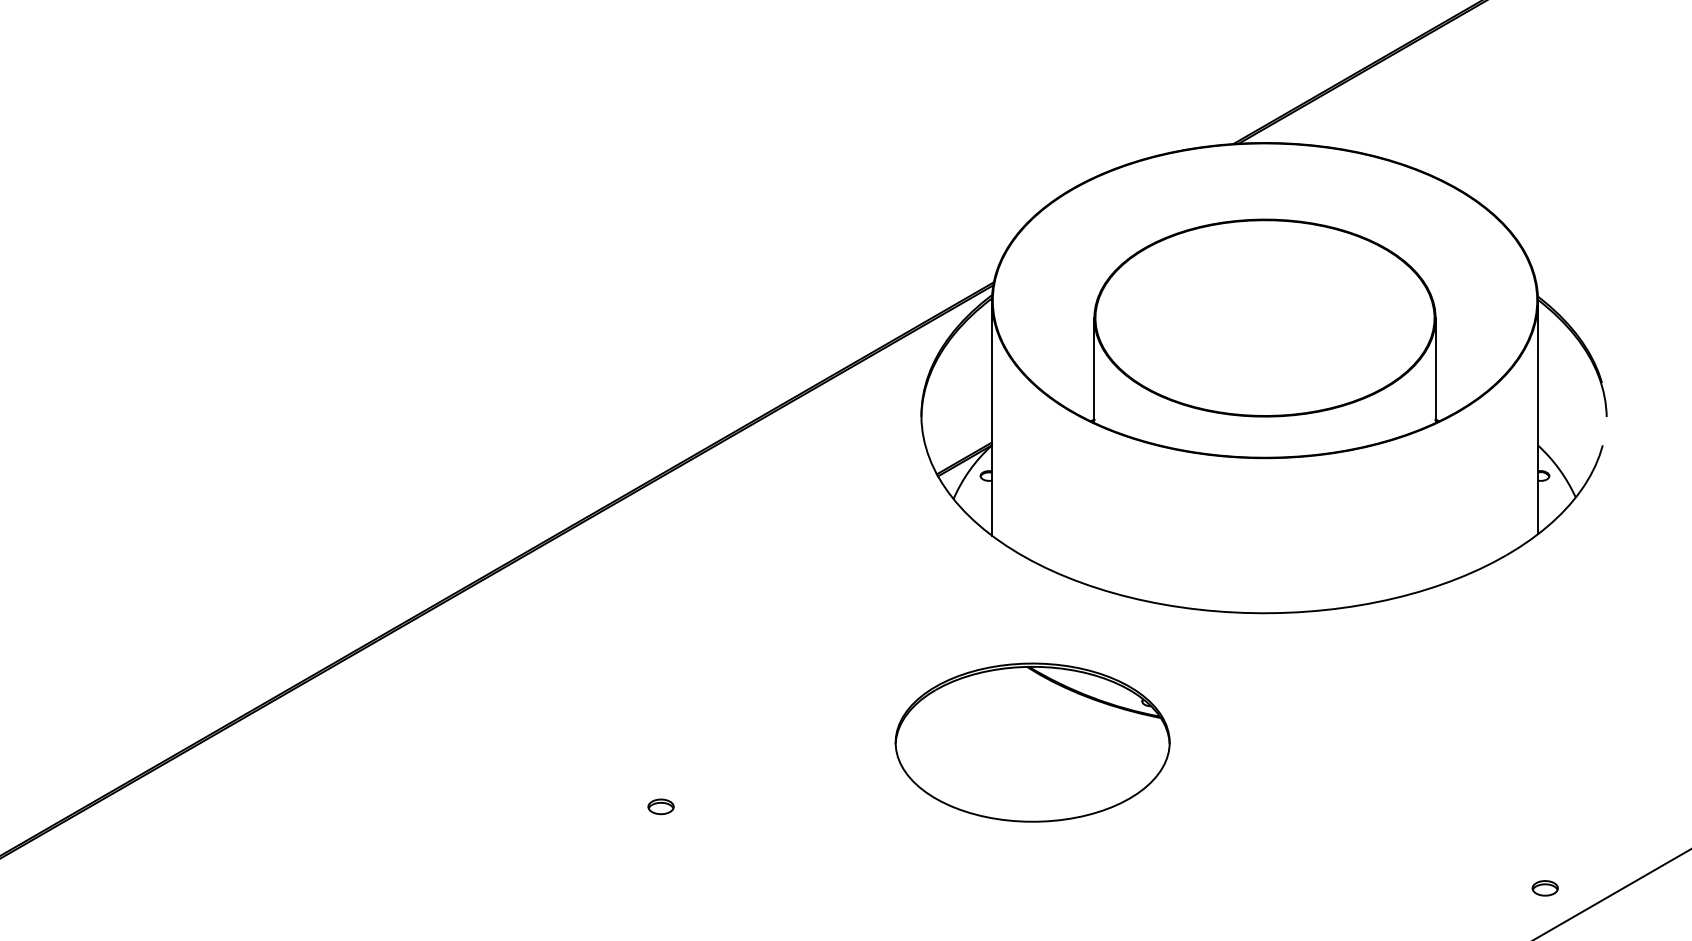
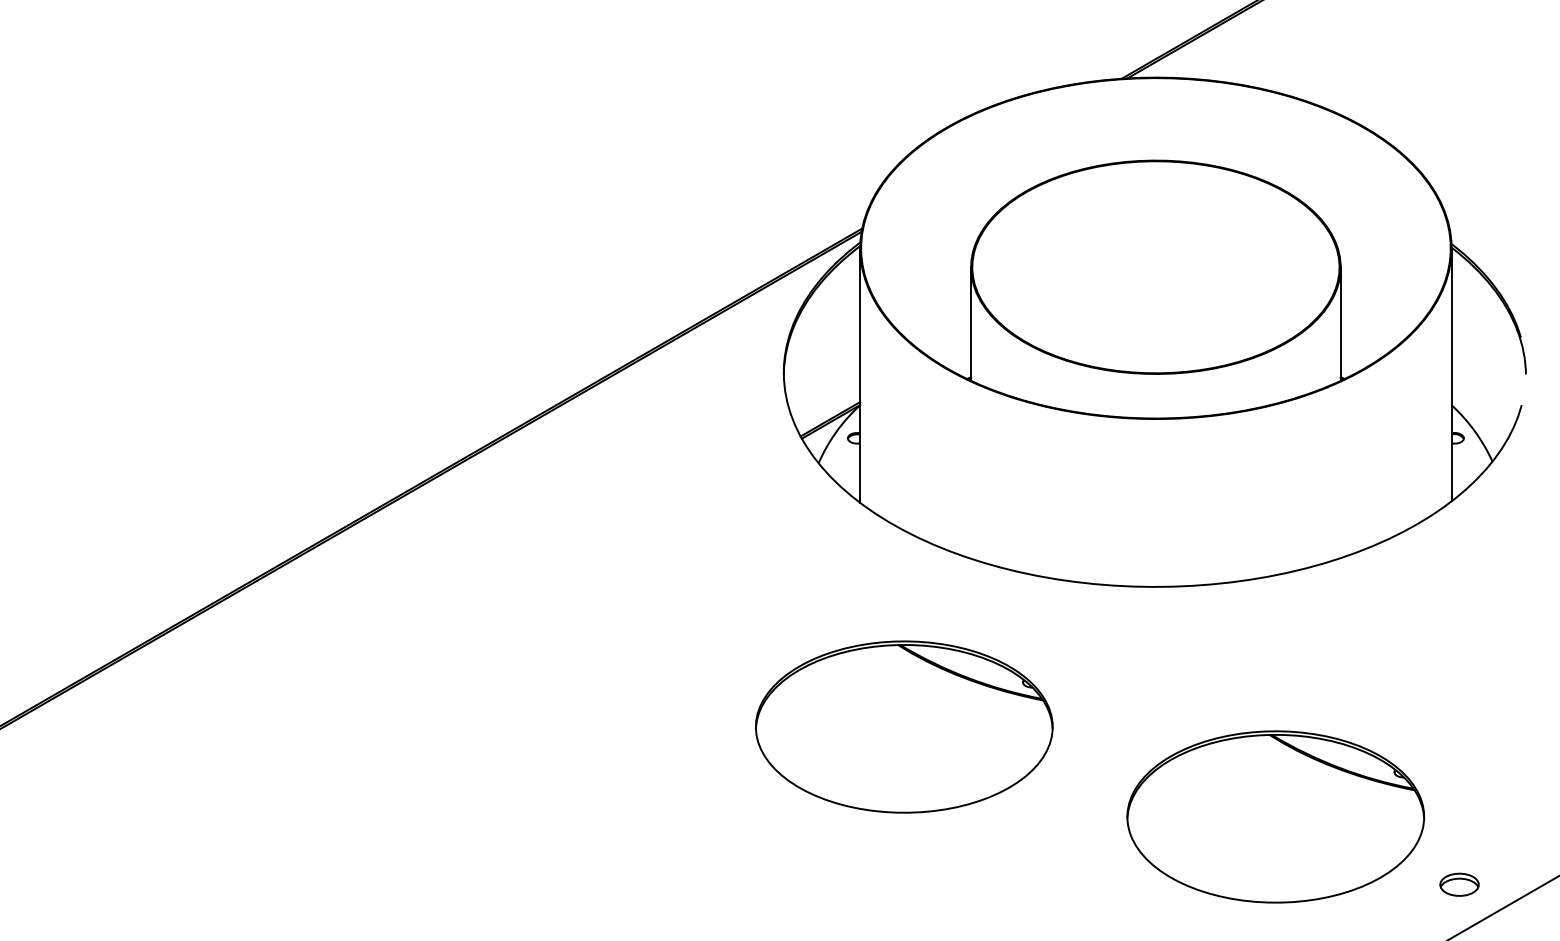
part: (660, 806) -> (501, 796), removed
part: (1375, 825) -> (1275, 816), added
part: (1544, 888) -> (1458, 885), size x1.4

